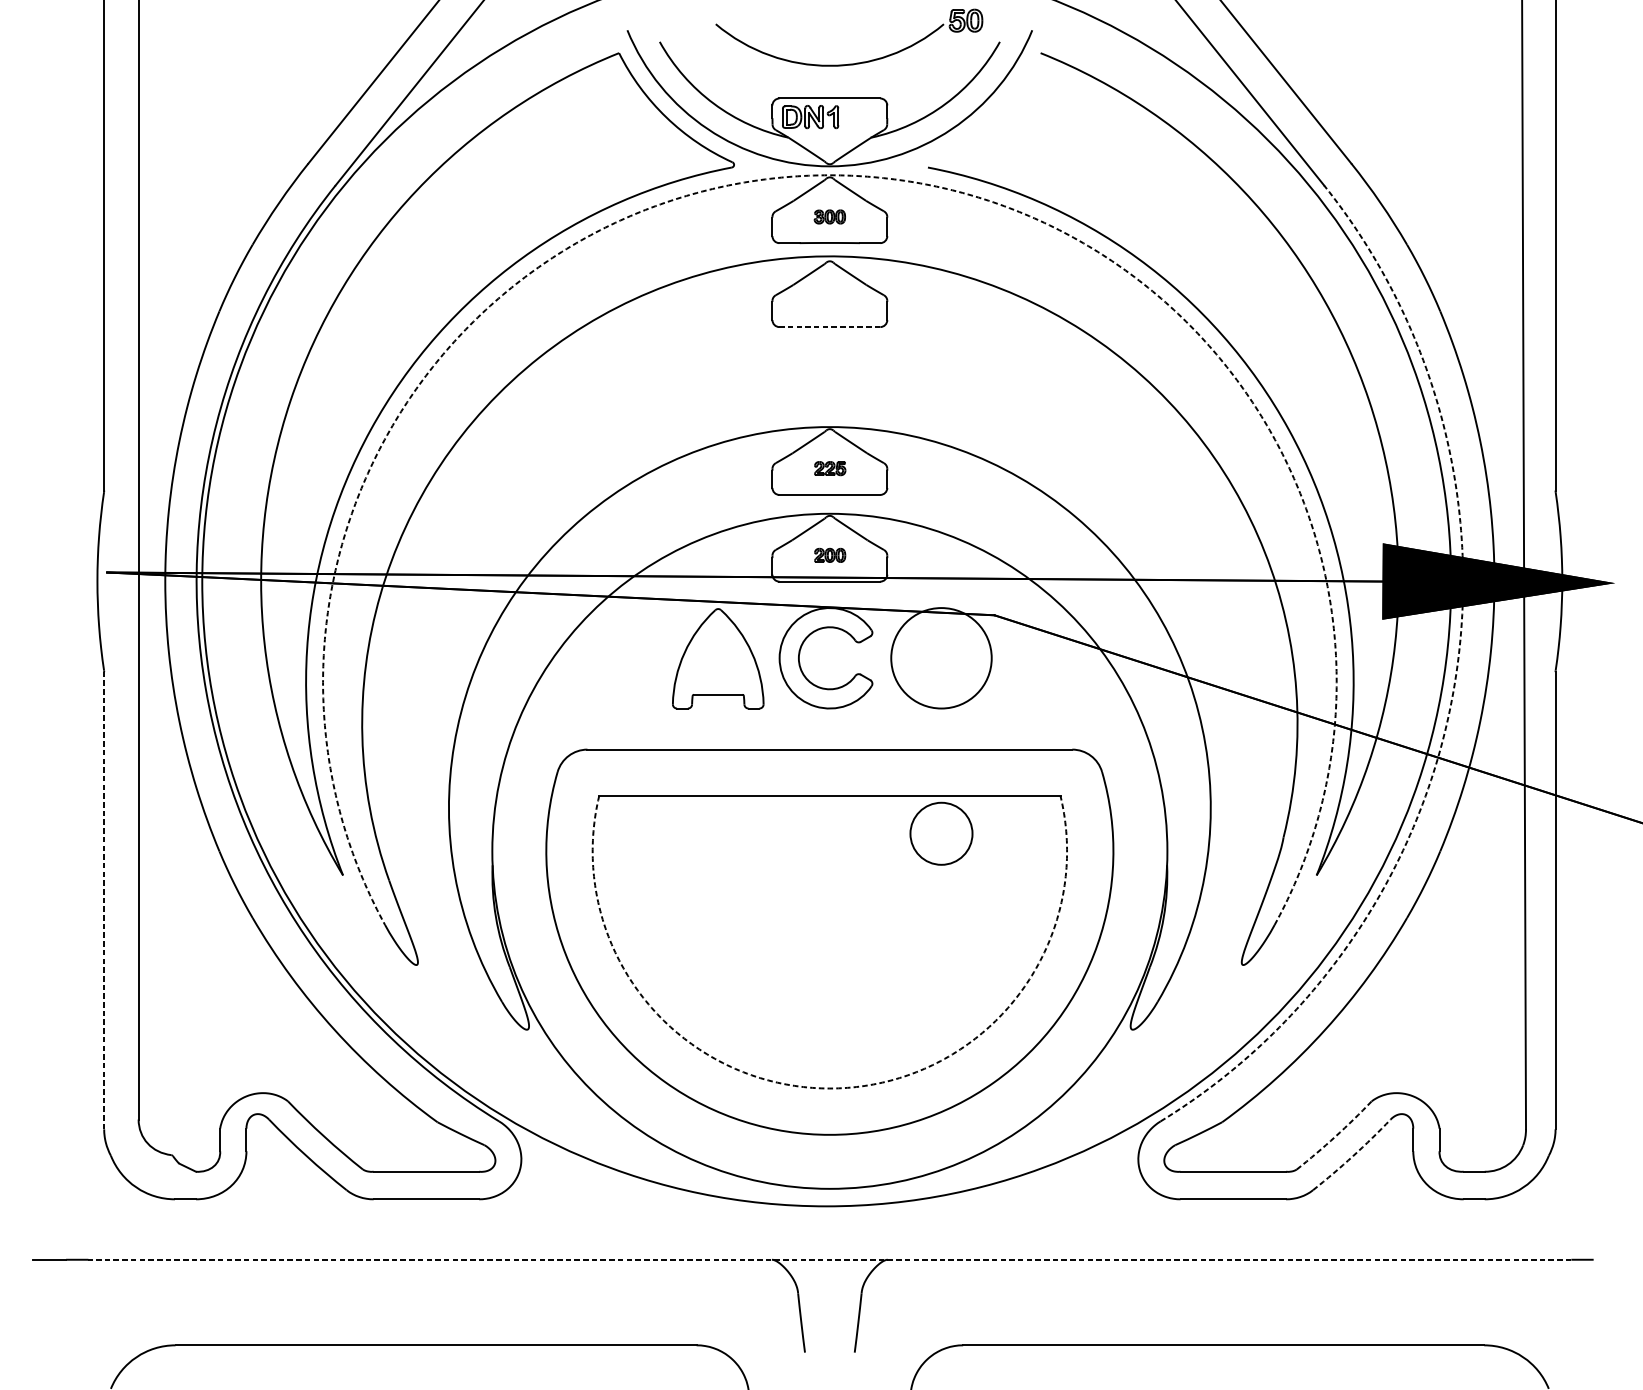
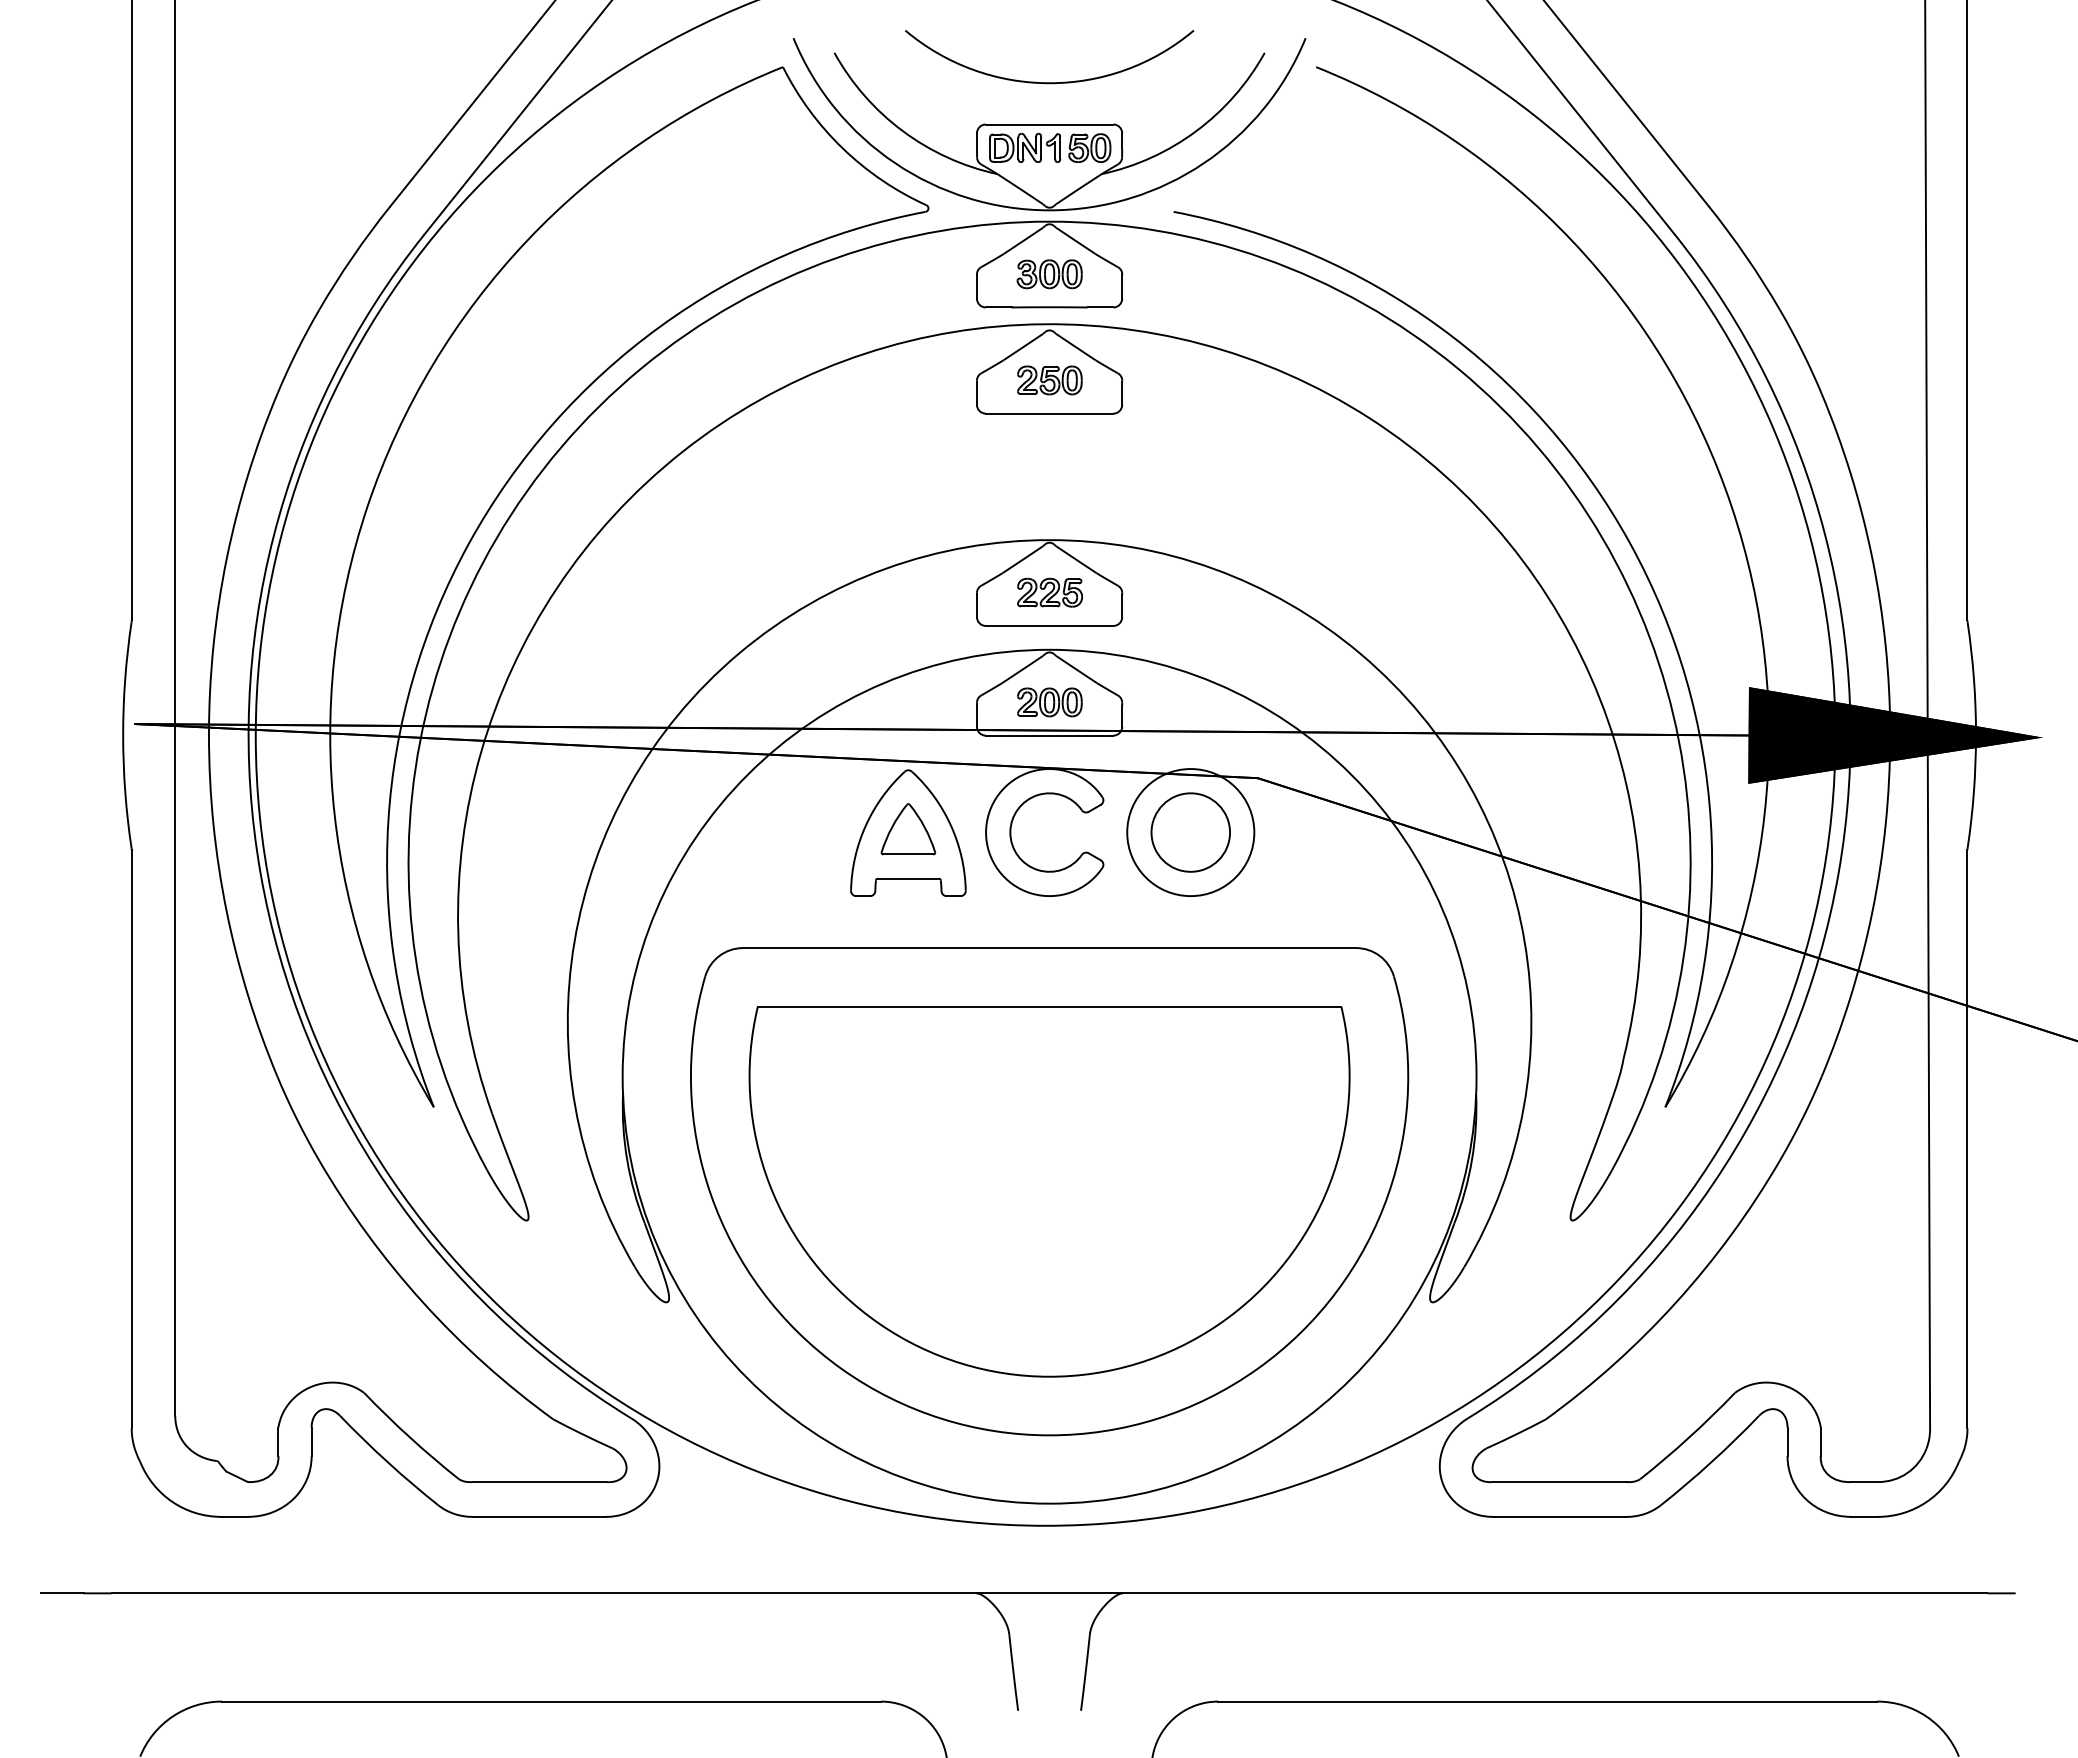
part: (965, 20) -> (1089, 147), moved
arc: (829, 175) -> (1049, 221), dashed -> solid
part: (829, 217) -> (1049, 274), size x1.67
part: (829, 300) -> (1049, 380), added
line: (829, 326) -> (1049, 413), dashed -> solid
part: (829, 468) -> (1049, 592), size x1.67
part: (829, 555) -> (1049, 702), size x1.67
part: (718, 655) -> (908, 829), added
arc: (1453, 690) -> (1838, 873), dashed -> solid
circle: (941, 833) -> (1190, 832), moved
line: (104, 900) -> (131, 1138), dashed -> solid
arc: (829, 1088) -> (1049, 1376), dashed -> solid
arc: (1335, 1136) -> (1689, 1437), dashed -> solid
arc: (1353, 1156) -> (1711, 1462), dashed -> solid
line: (829, 1259) -> (1049, 1593), dashed -> solid

